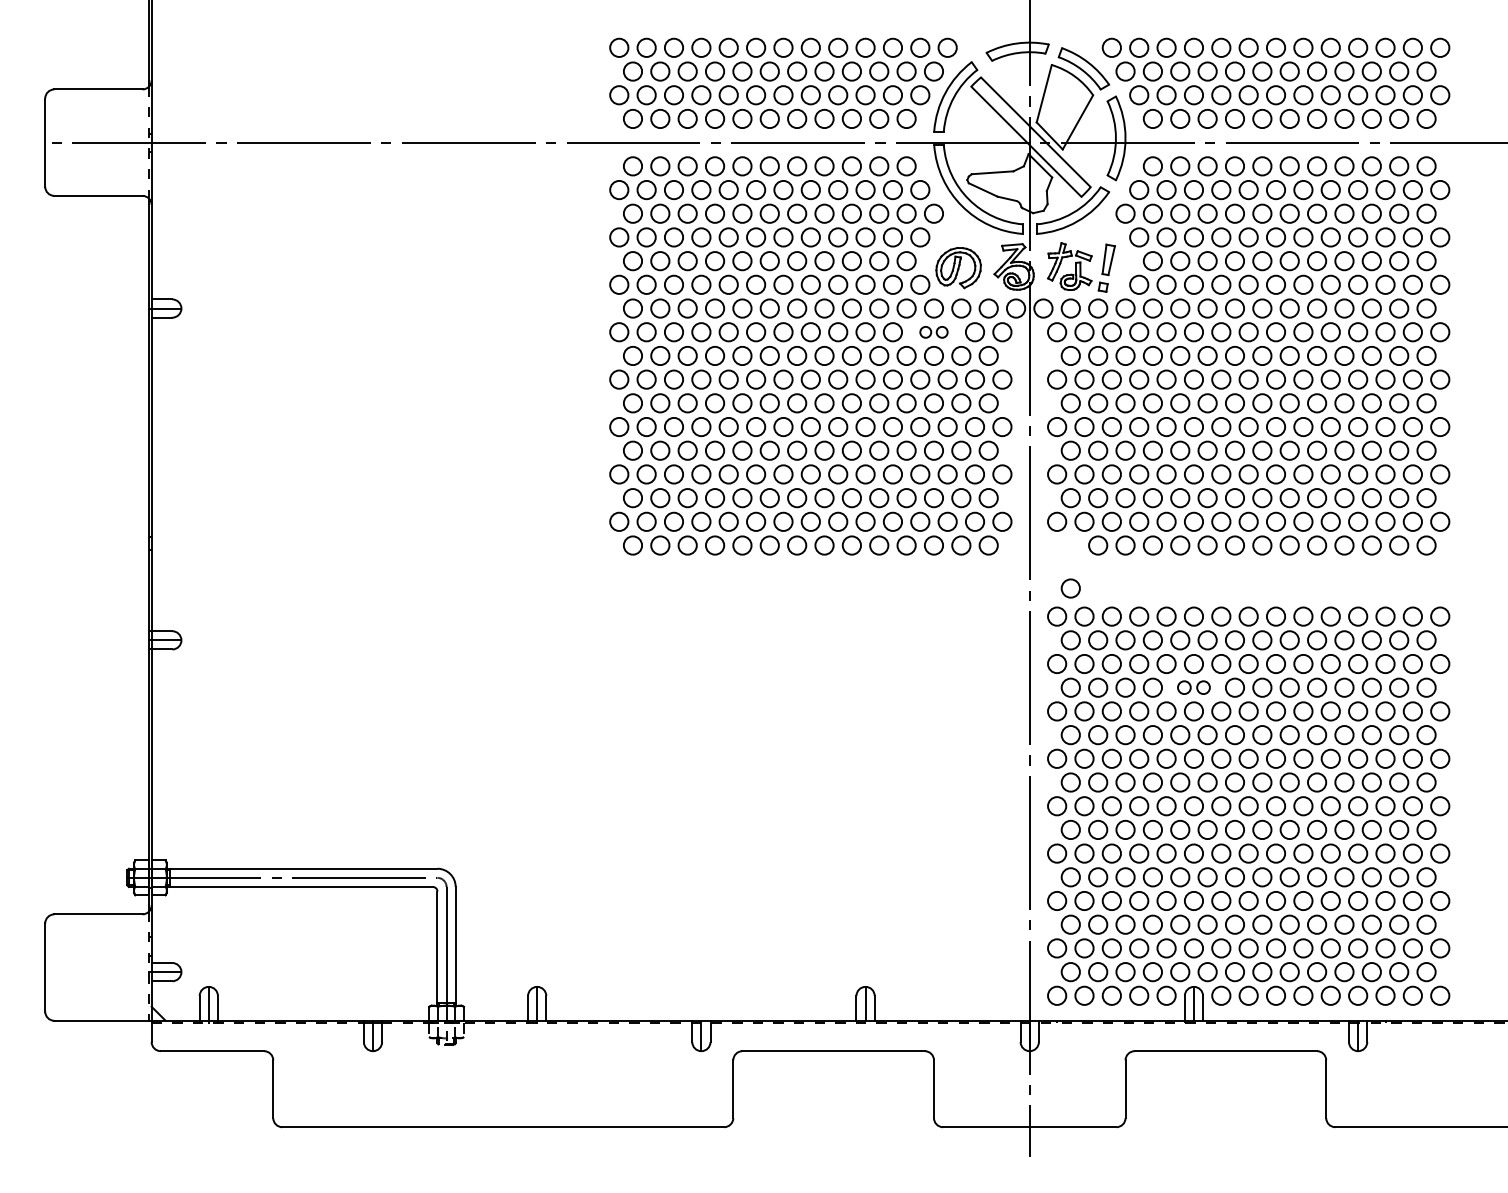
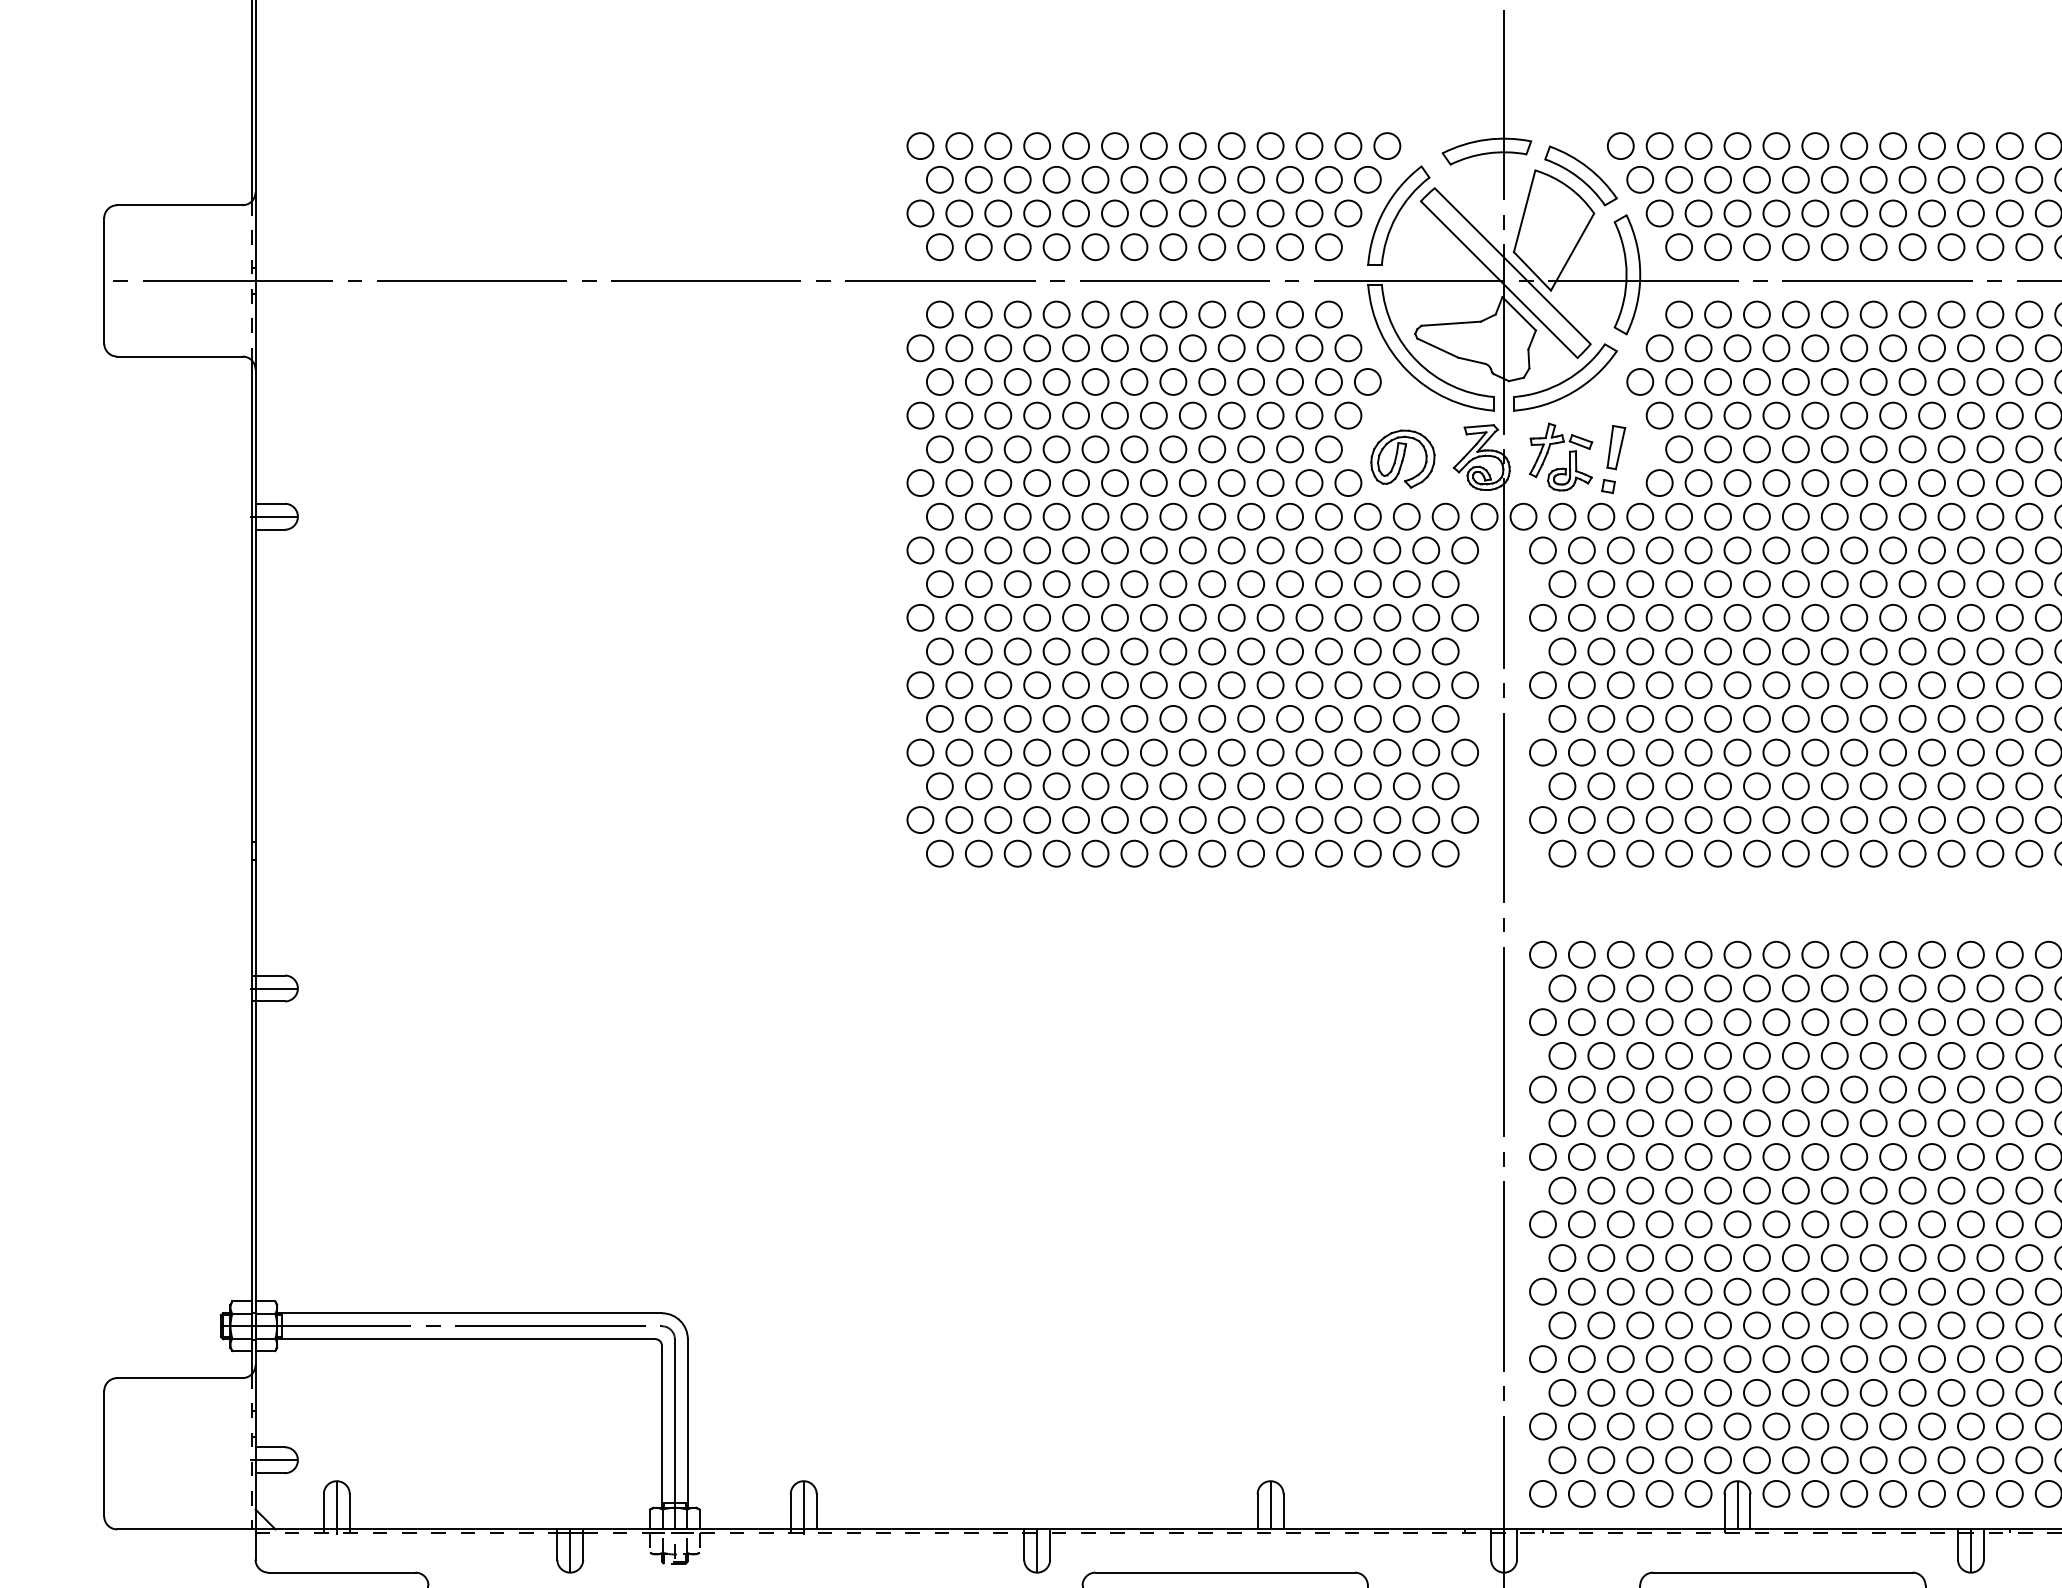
part: (933, 332) -> (1367, 550), size x1.67
circle: (1070, 588) -> (1561, 853), moved
part: (1193, 687) -> (1736, 1055), size x1.43

